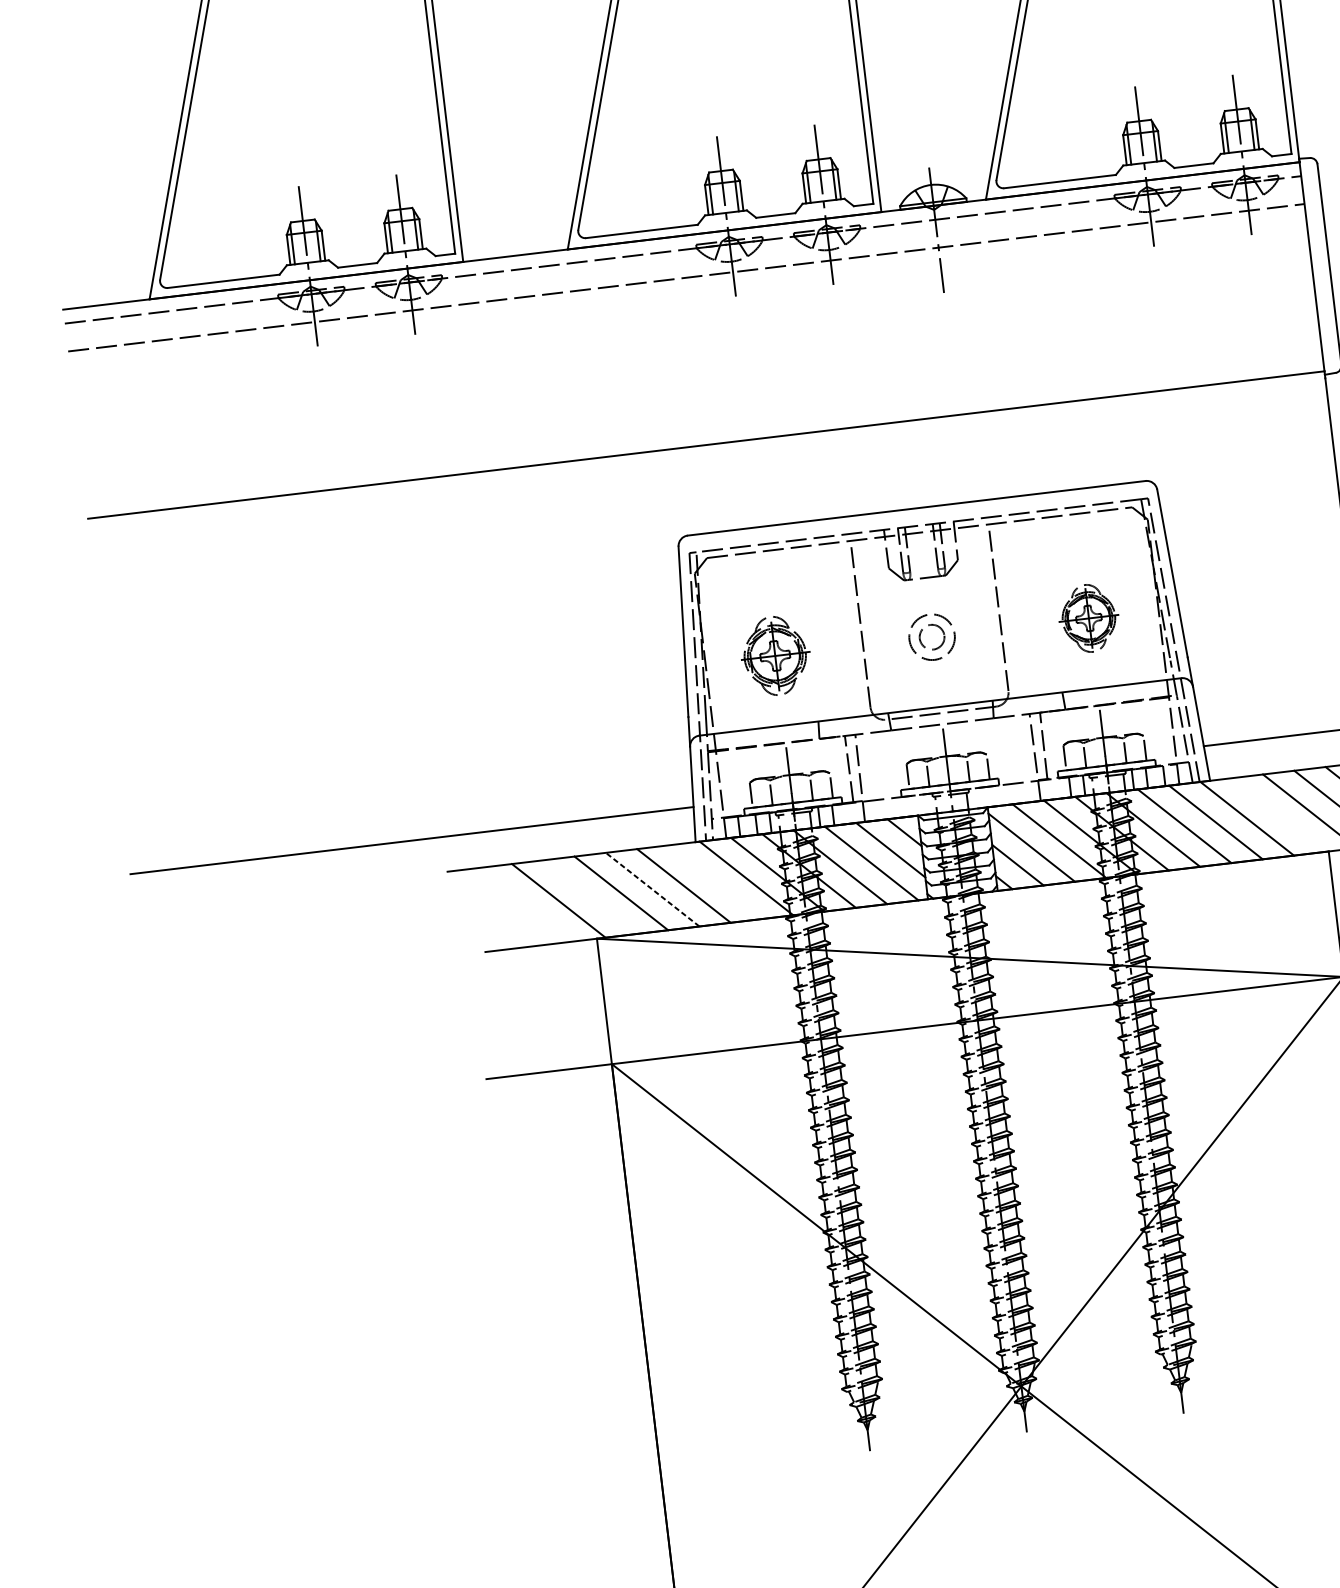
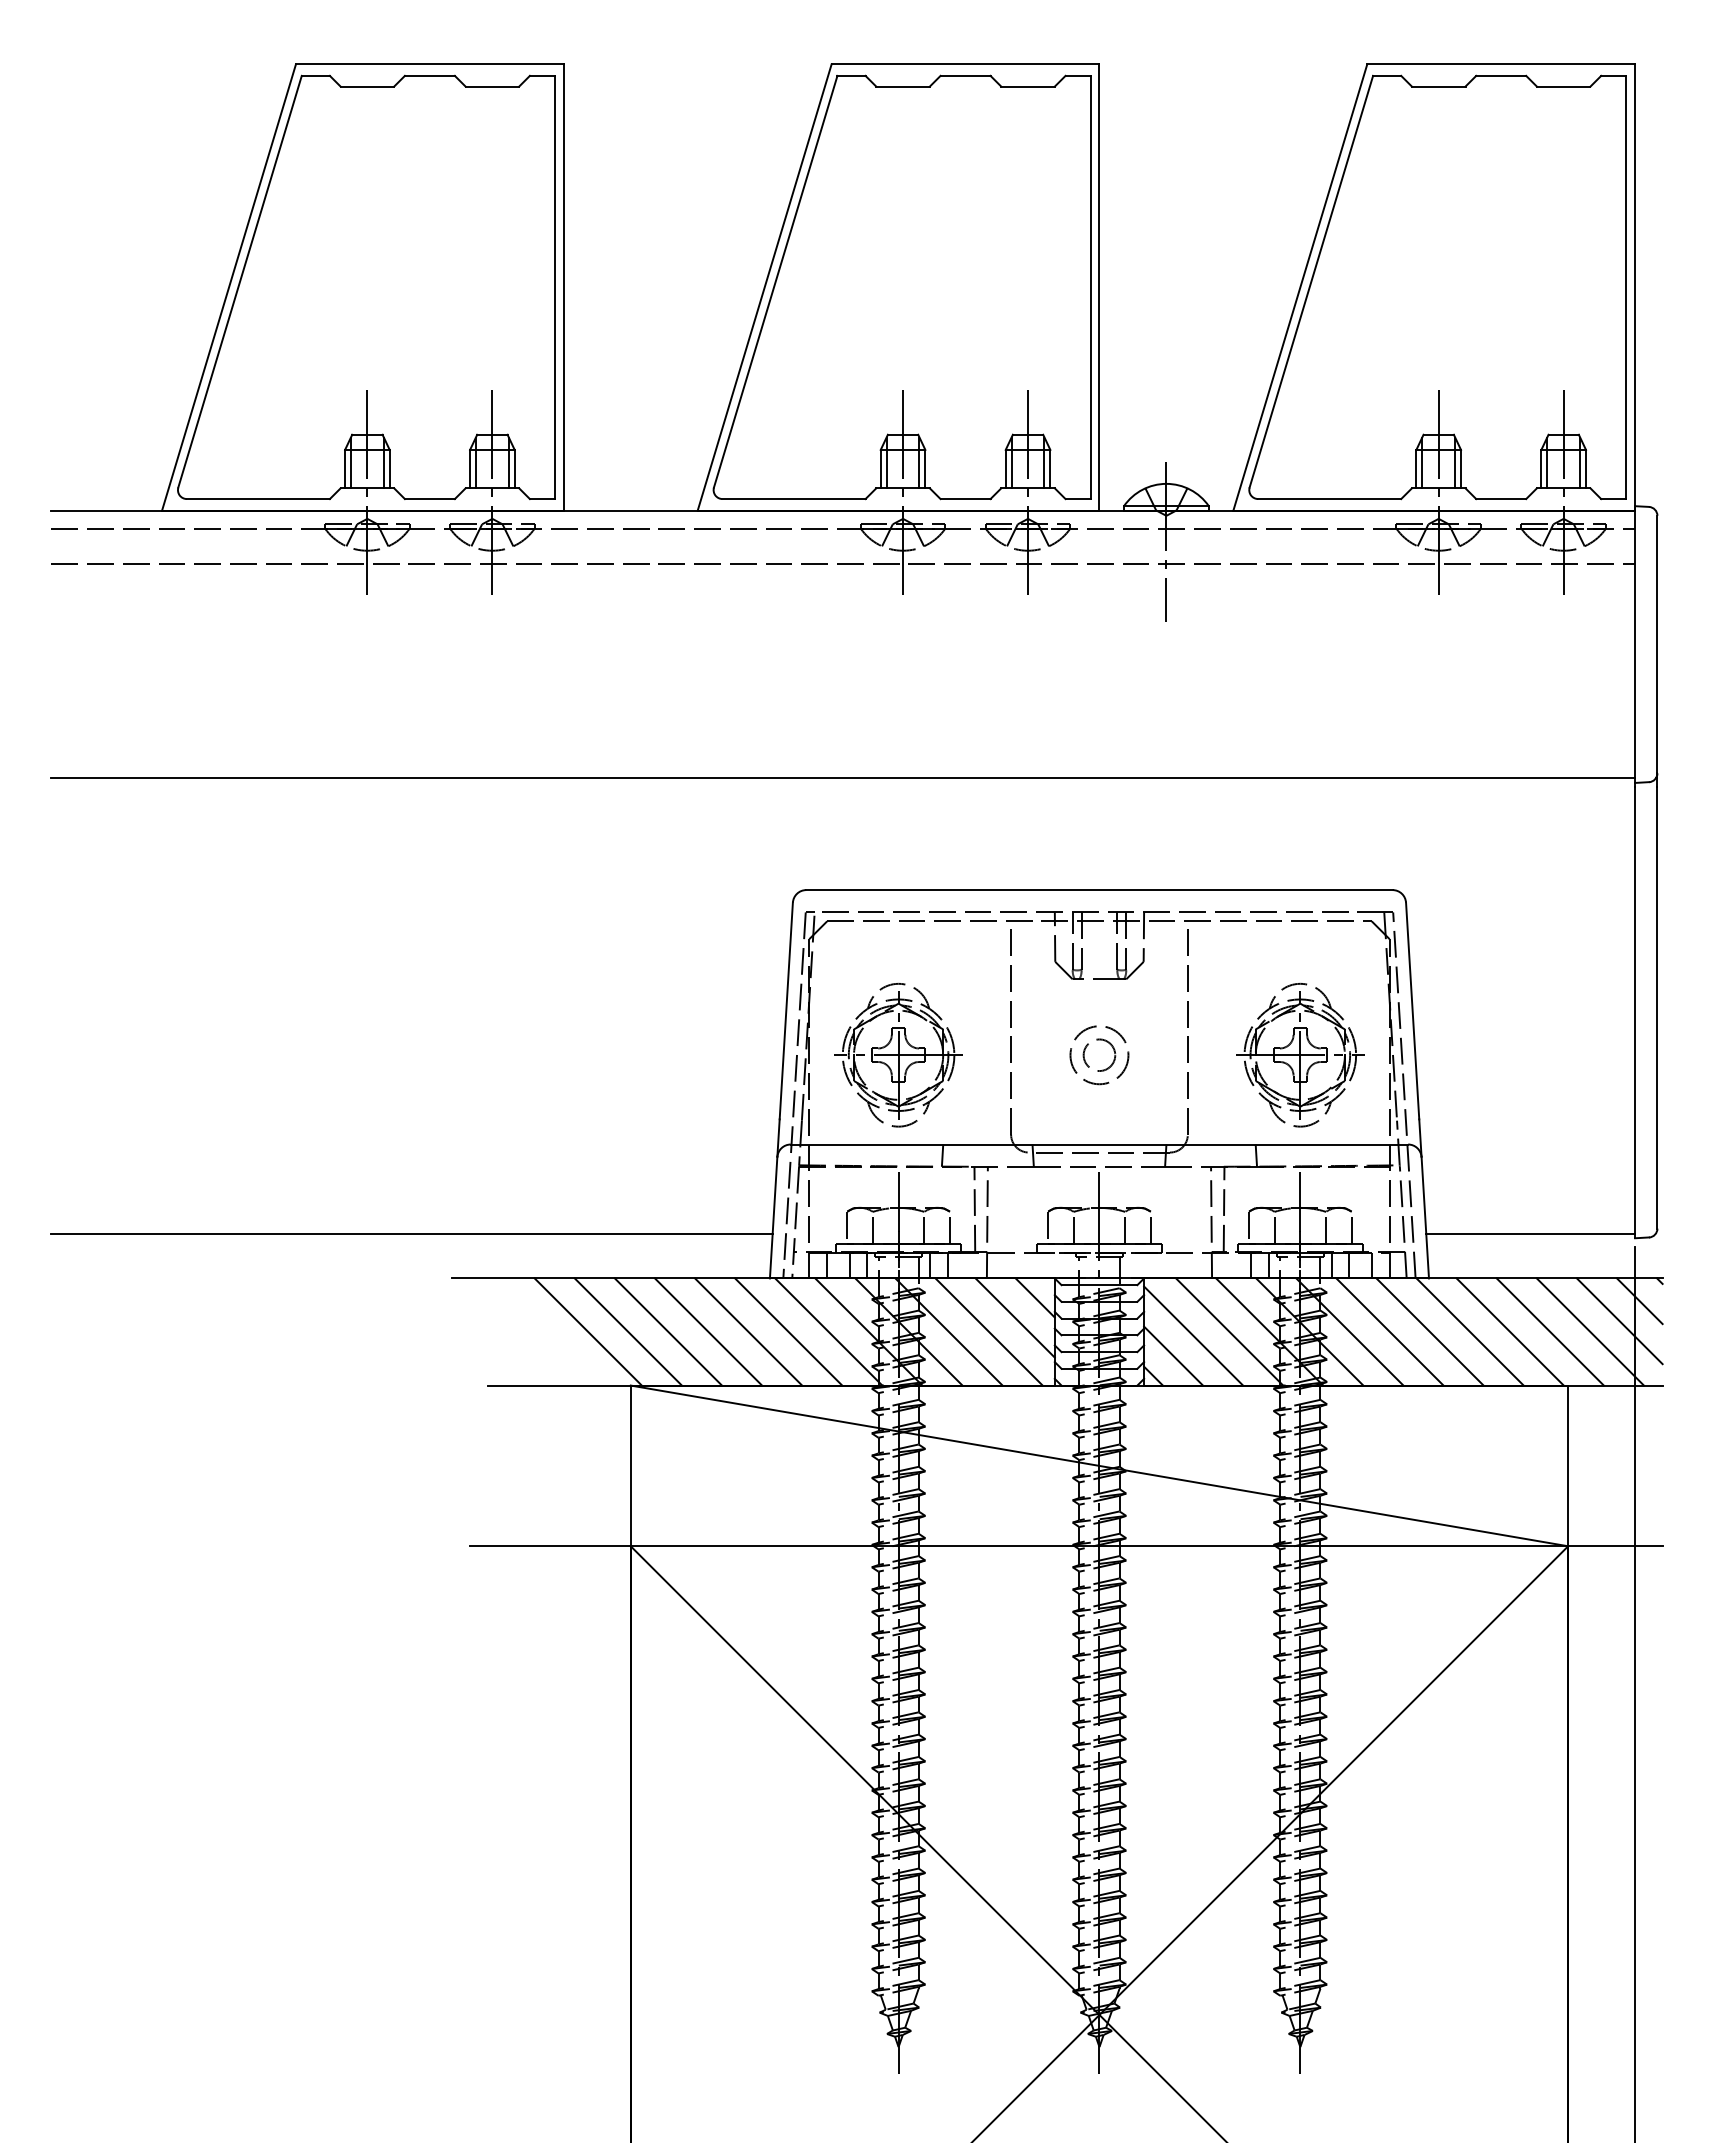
part: (1088, 617) -> (1300, 1054), size x1.67
part: (775, 656) -> (898, 1055), size x1.43
line: (1277, 814) -> (1509, 1331), added
line: (715, 881) -> (788, 1331), added
line: (652, 890) -> (708, 1332), dashed -> solid
line: (589, 896) -> (627, 1331), added

